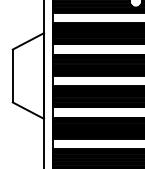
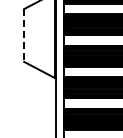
line: (12, 76) -> (23, 35), solid -> dashed

